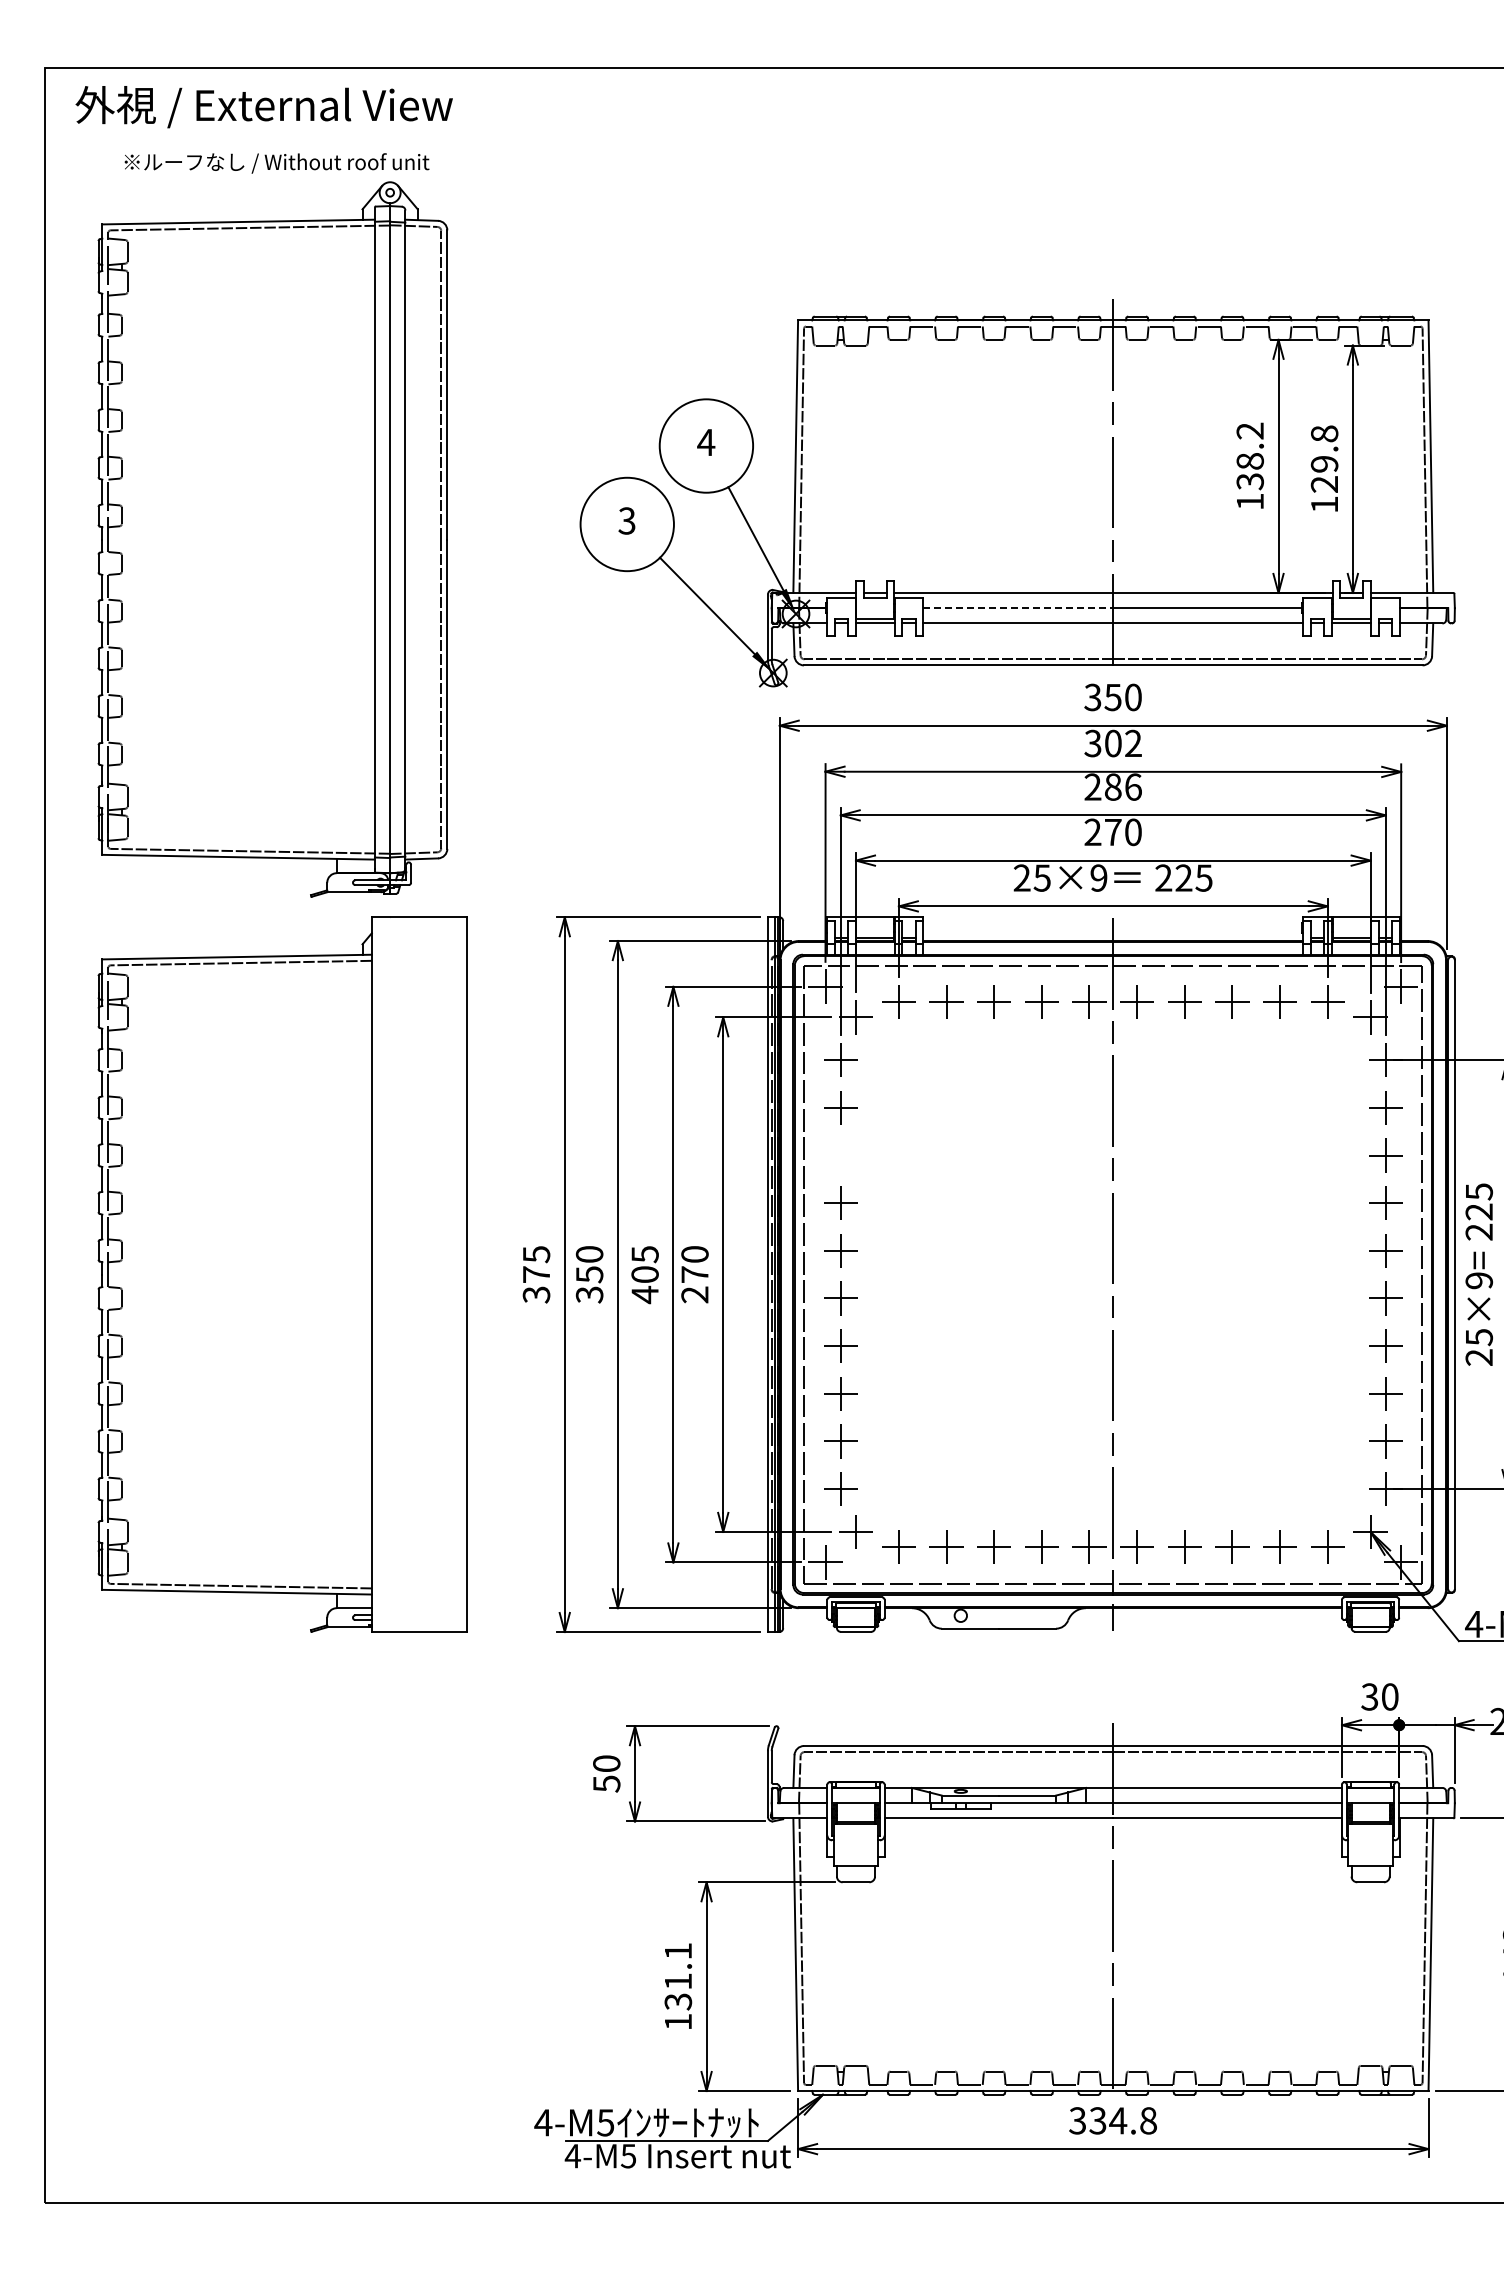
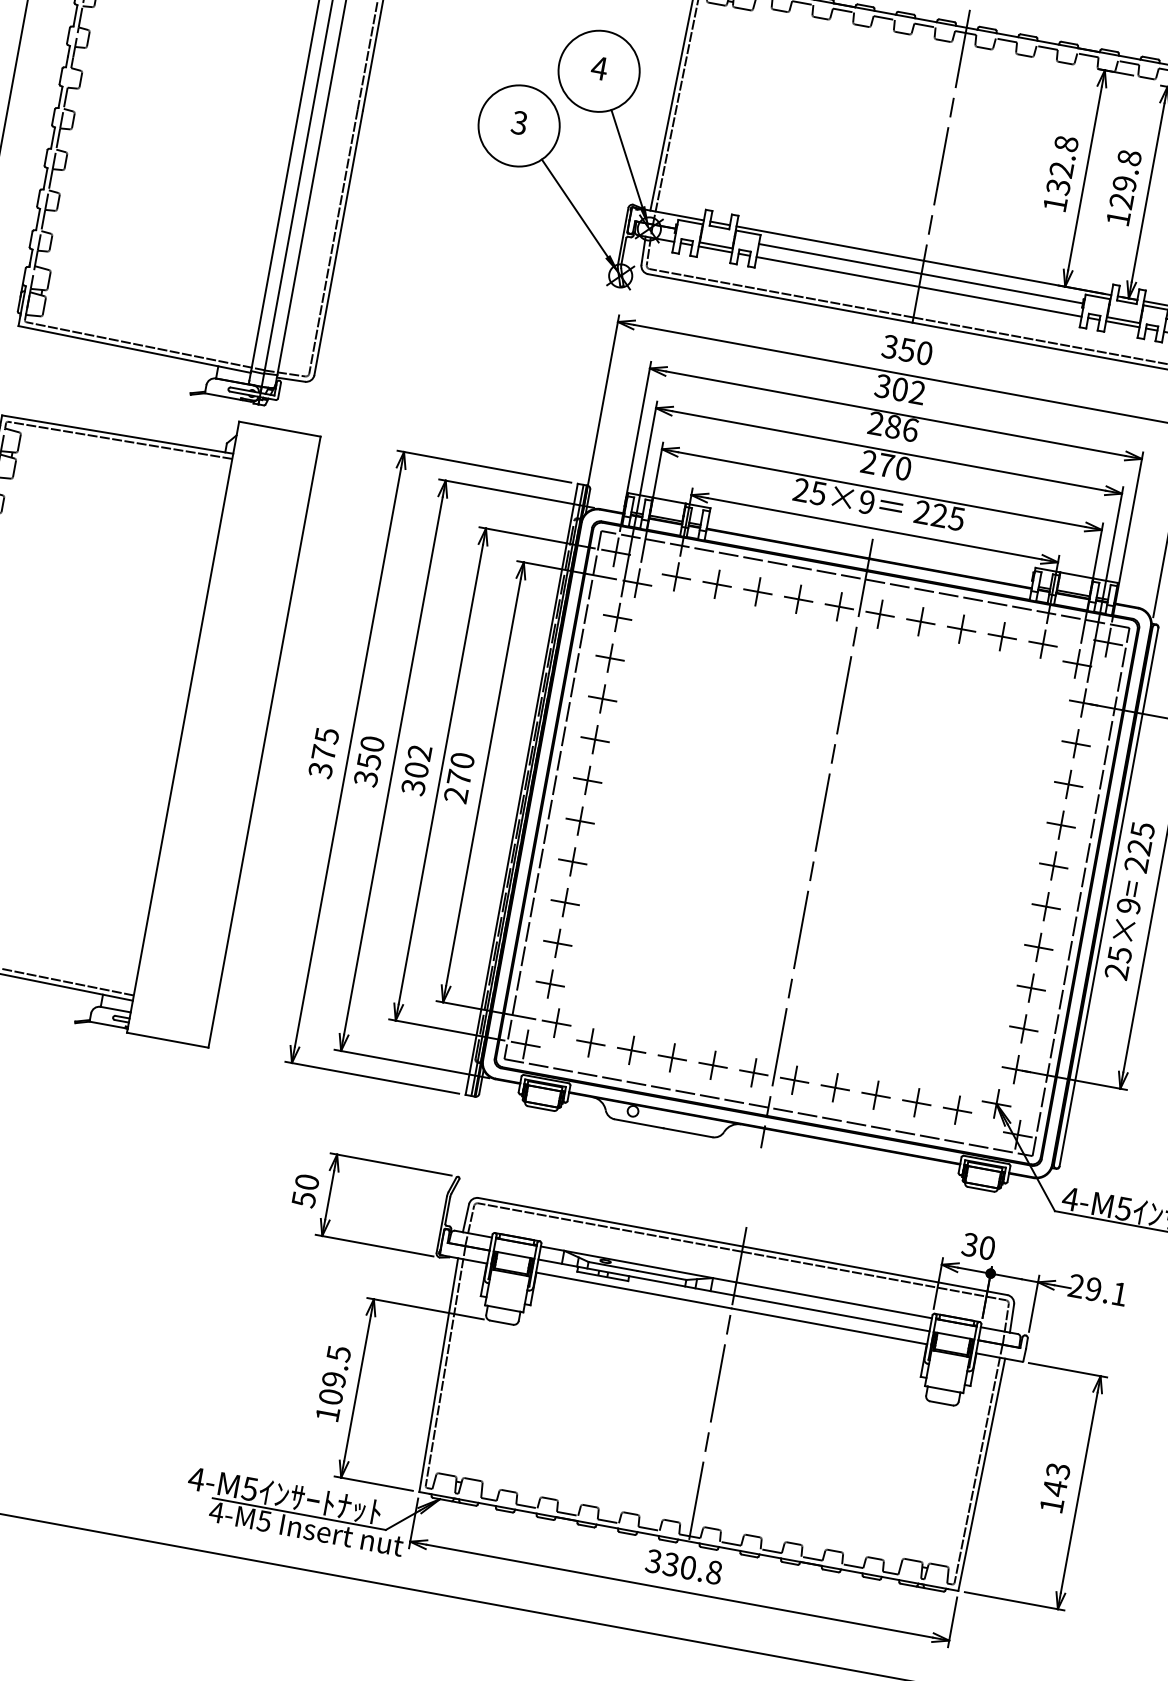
text: (1249, 445) -> (1063, 156), 138.2 -> 132.8
line: (1018, 608) -> (840, 259), dashed -> solid
part: (840, 1155) -> (602, 698), added
text: (644, 1275) -> (416, 770), 405 -> 302
text: (678, 1976) -> (335, 1375), 131.1 -> 109.5
text: (1118, 2120) -> (688, 1567), 334.8 -> 330.8

